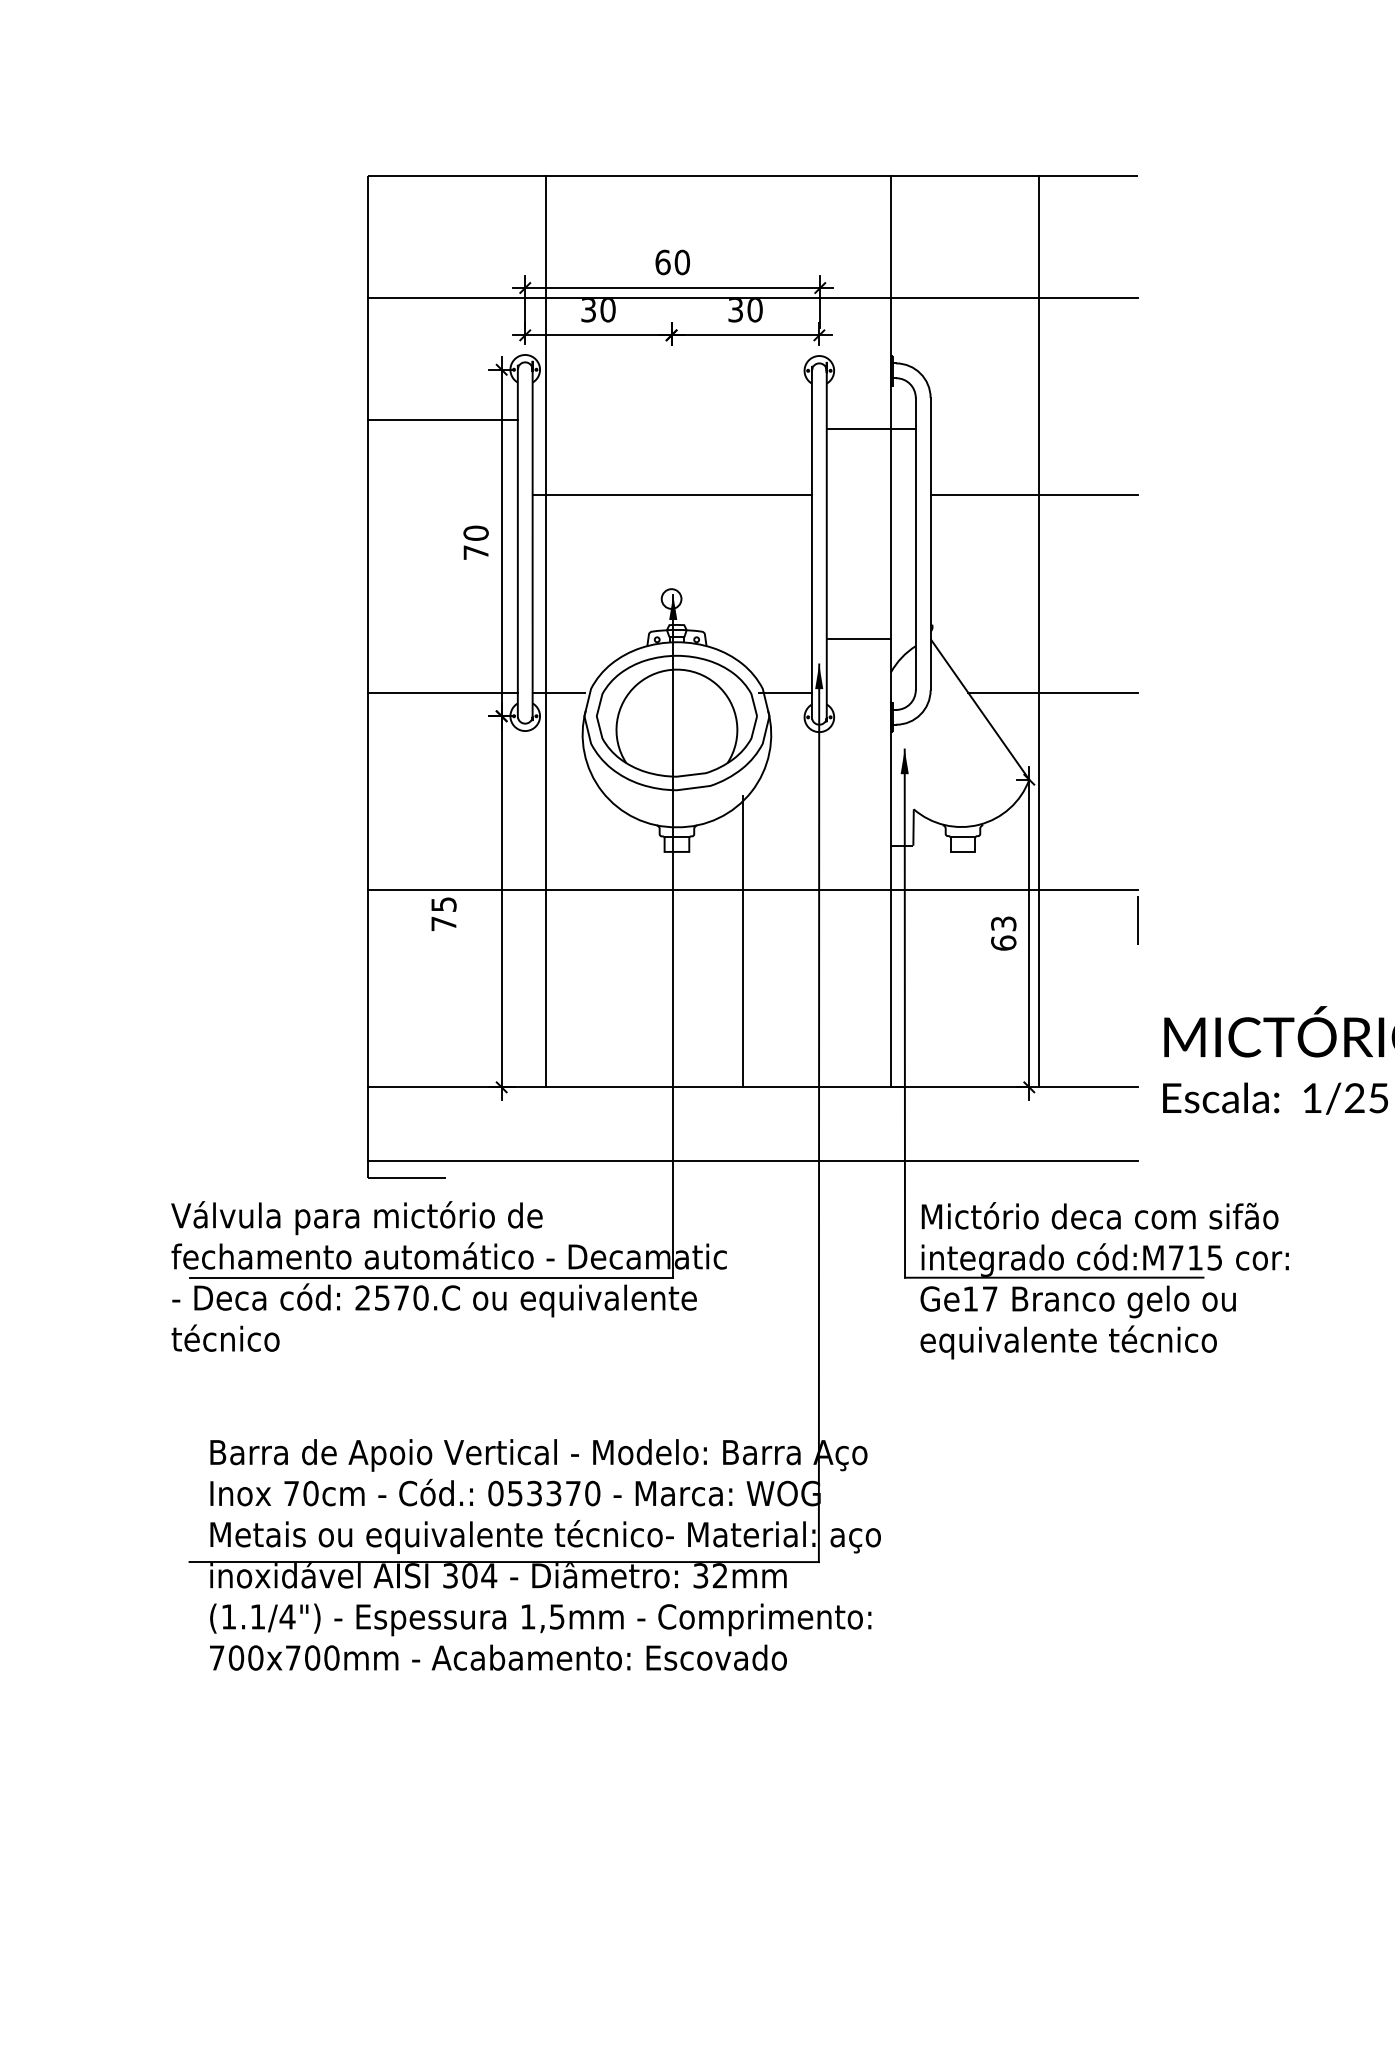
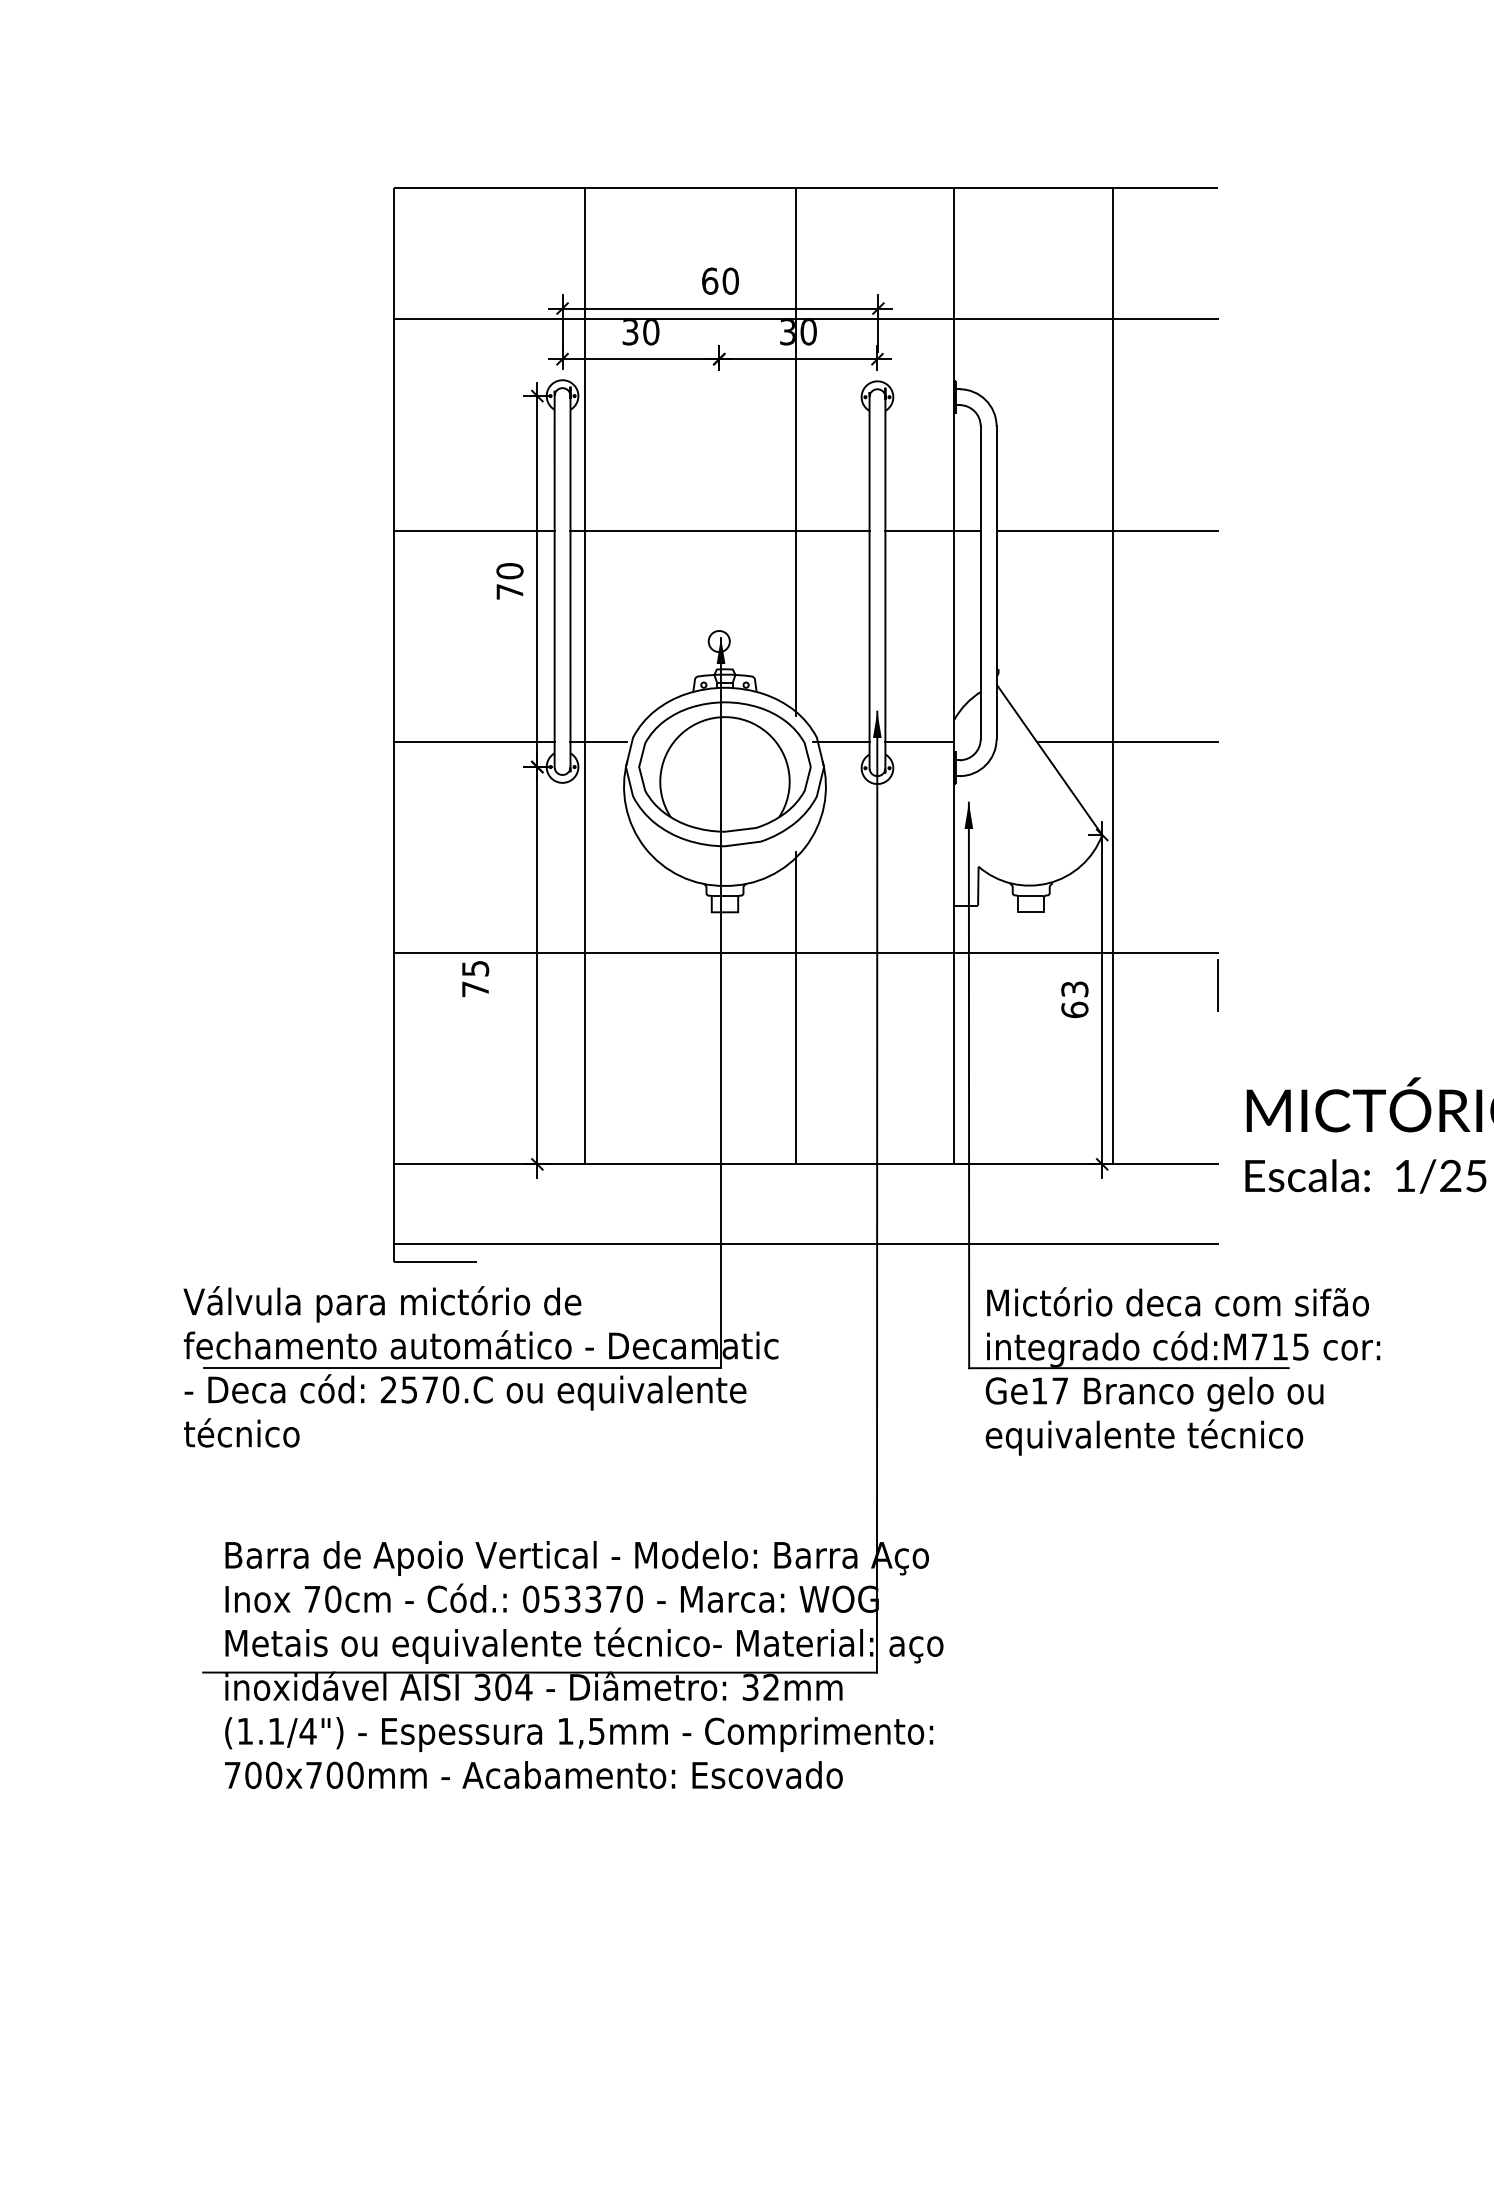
line: (442, 419) -> (474, 530), moved
line: (742, 422) -> (795, 452), added
line: (870, 429) -> (932, 530), moved
line: (858, 638) -> (919, 741), moved

